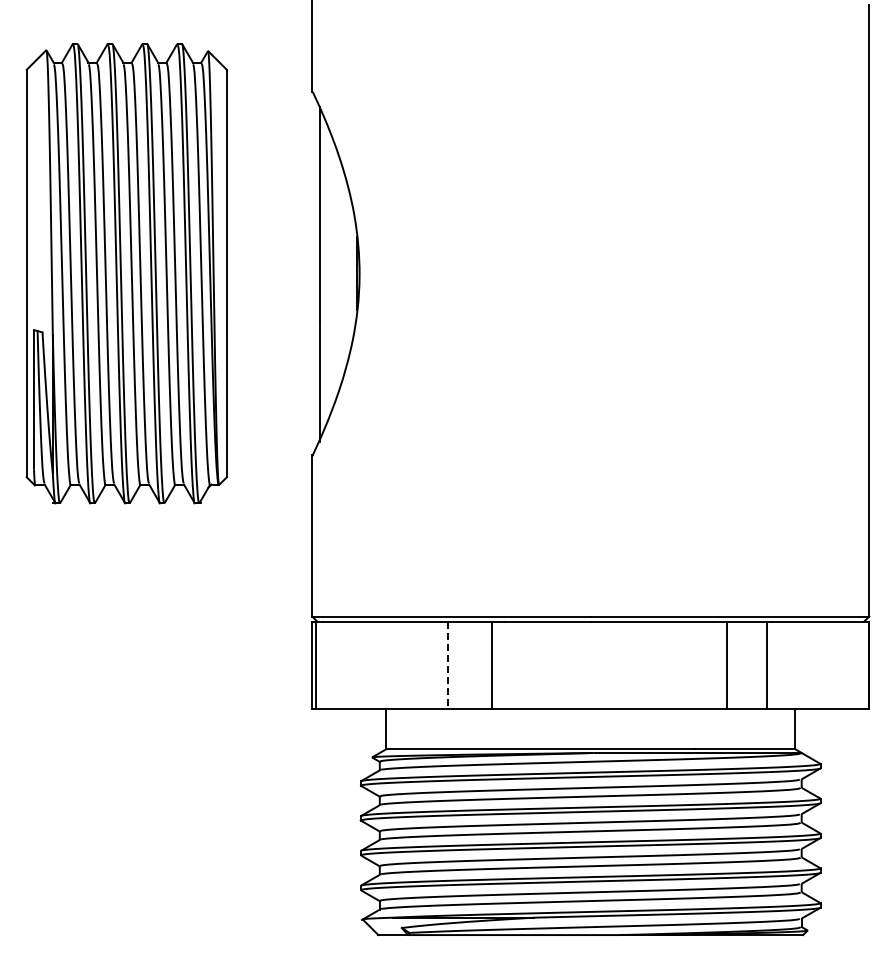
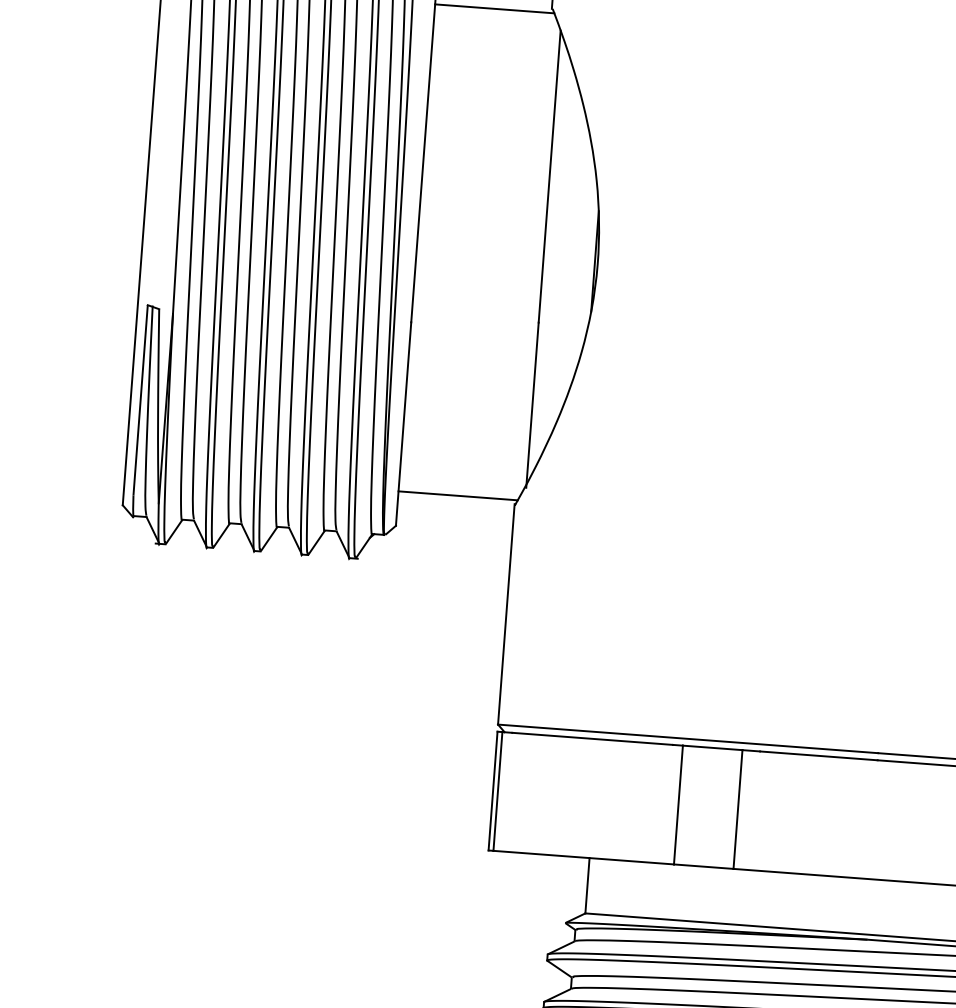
line: (270, 95) -> (494, 9), added
line: (270, 451) -> (458, 495), added
line: (448, 665) -> (679, 805), dashed -> solid

